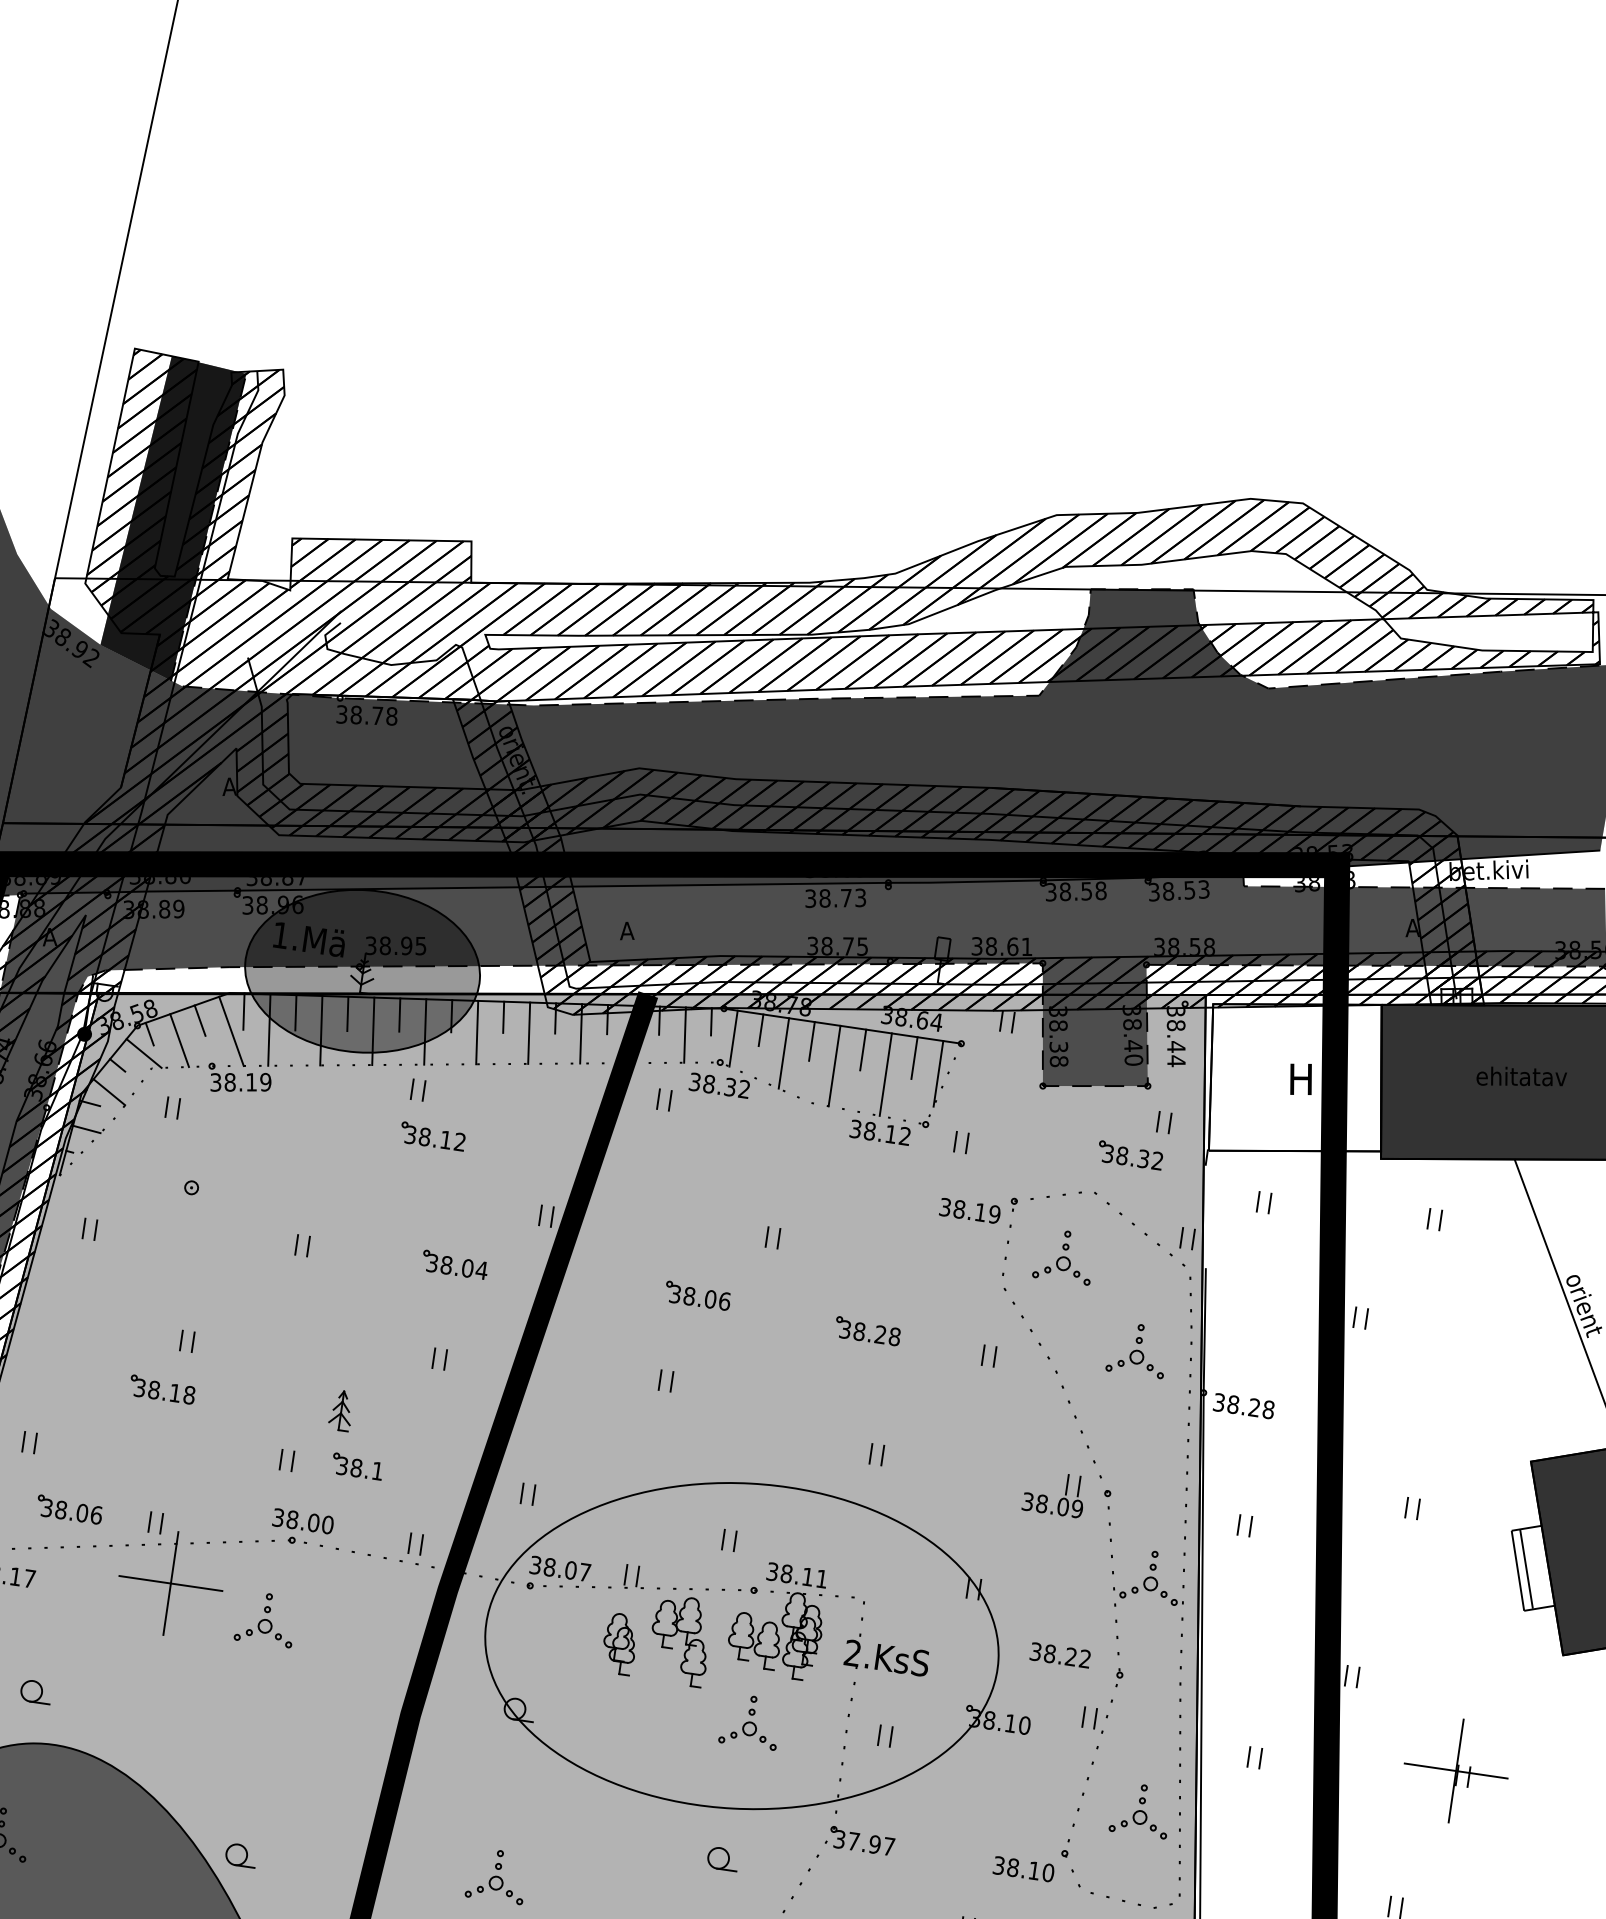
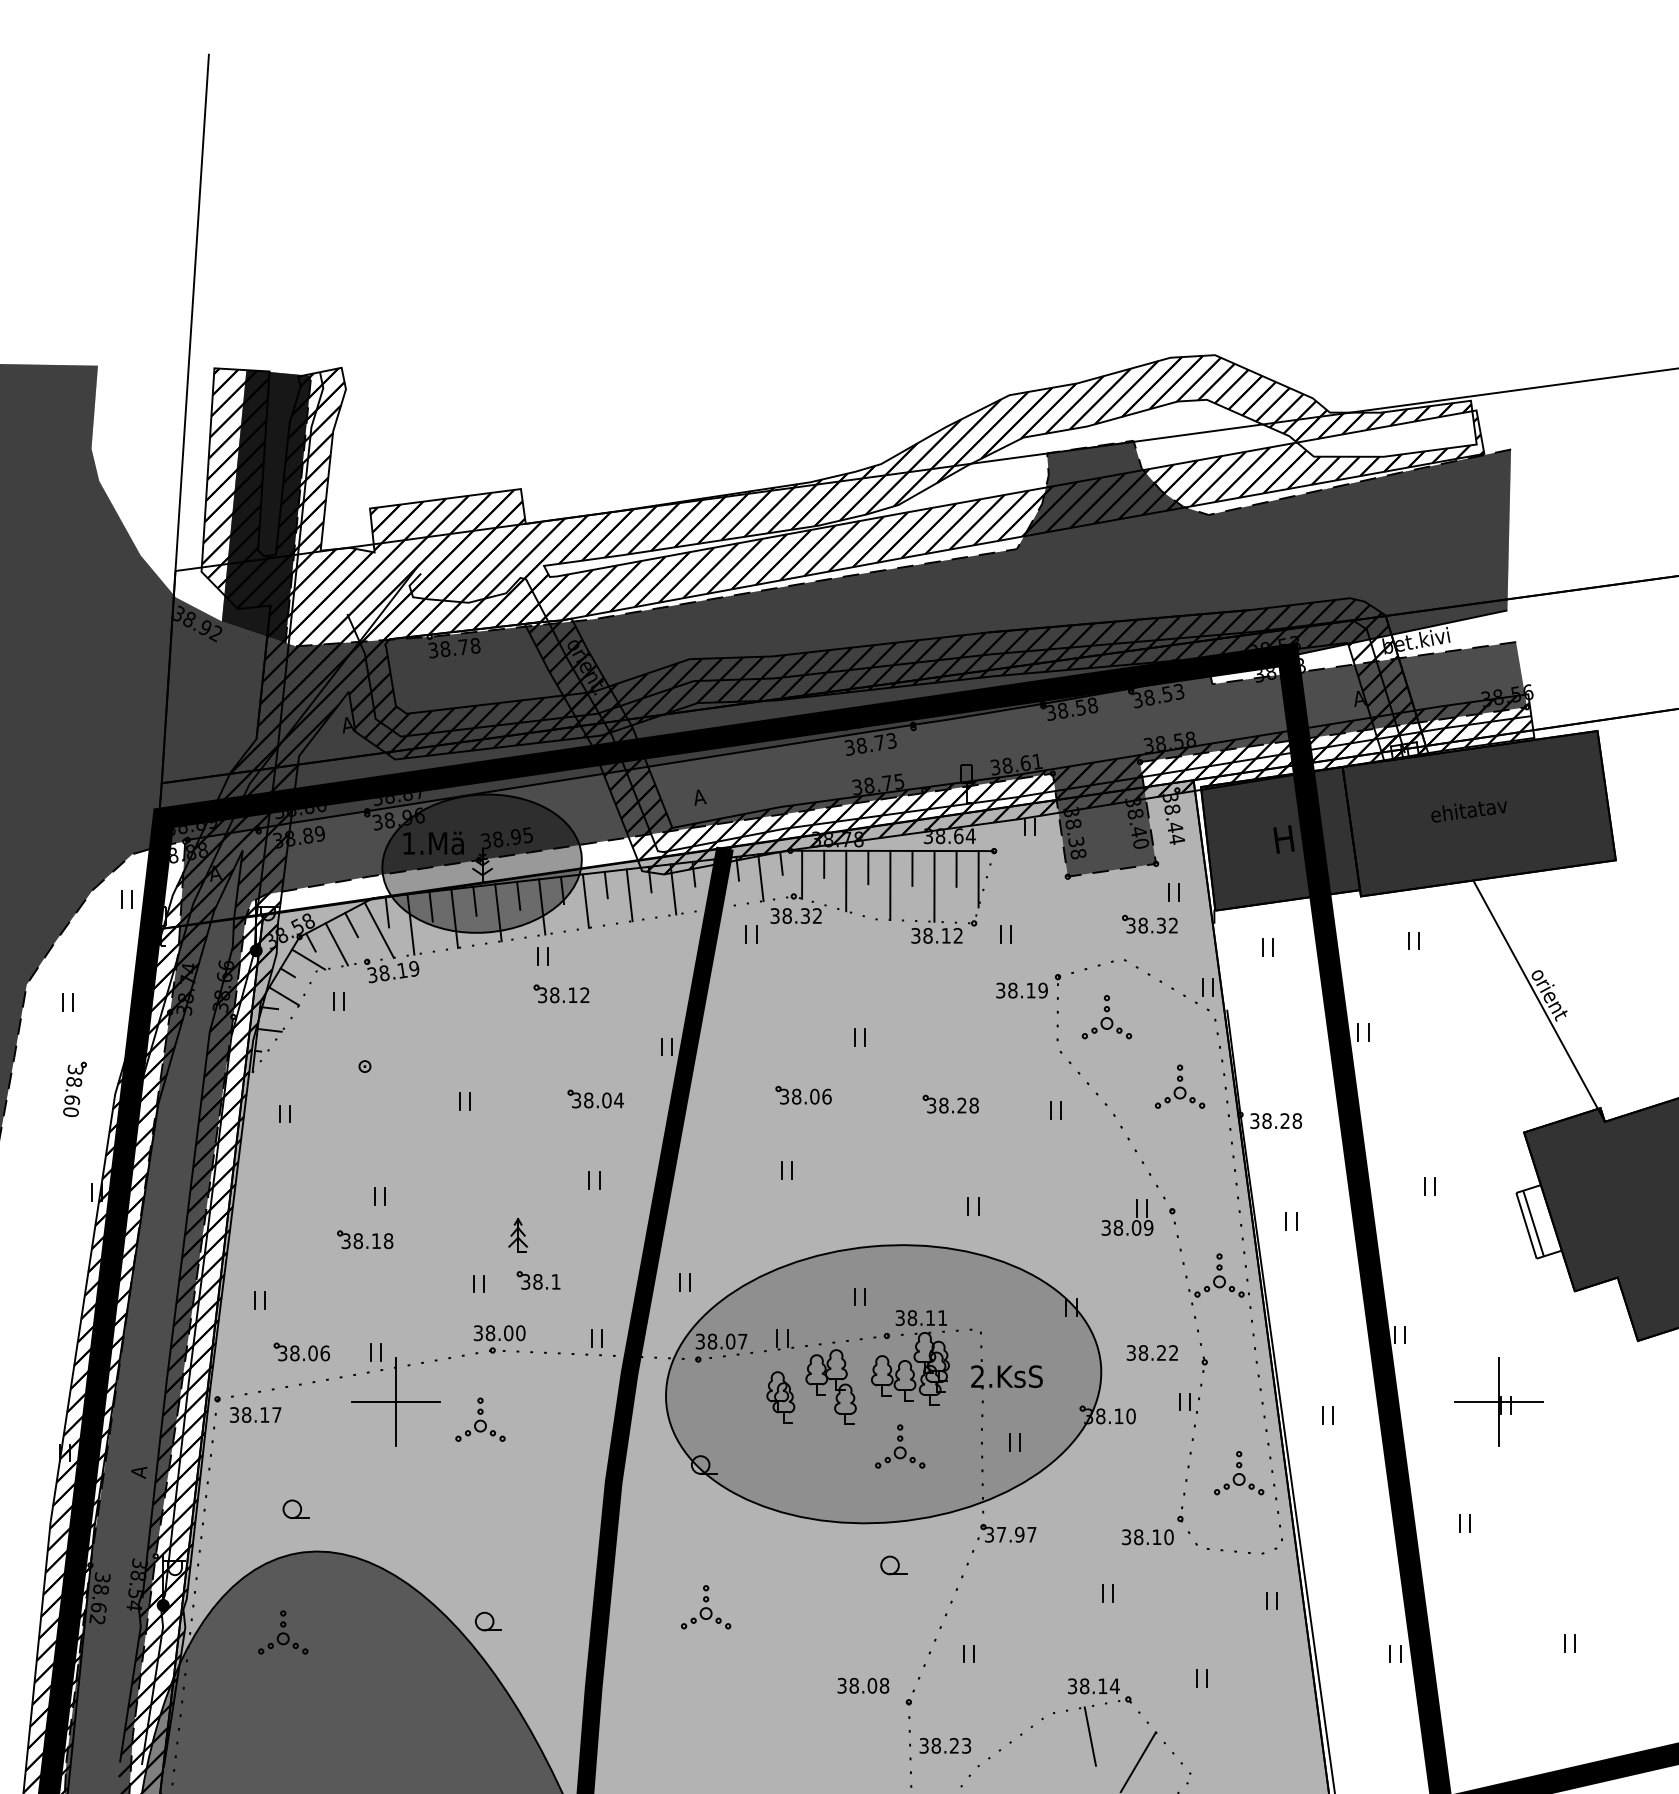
fill: (1297, 1077) -> (1280, 838), added
fill: (741, 1646) -> (883, 1384), added

